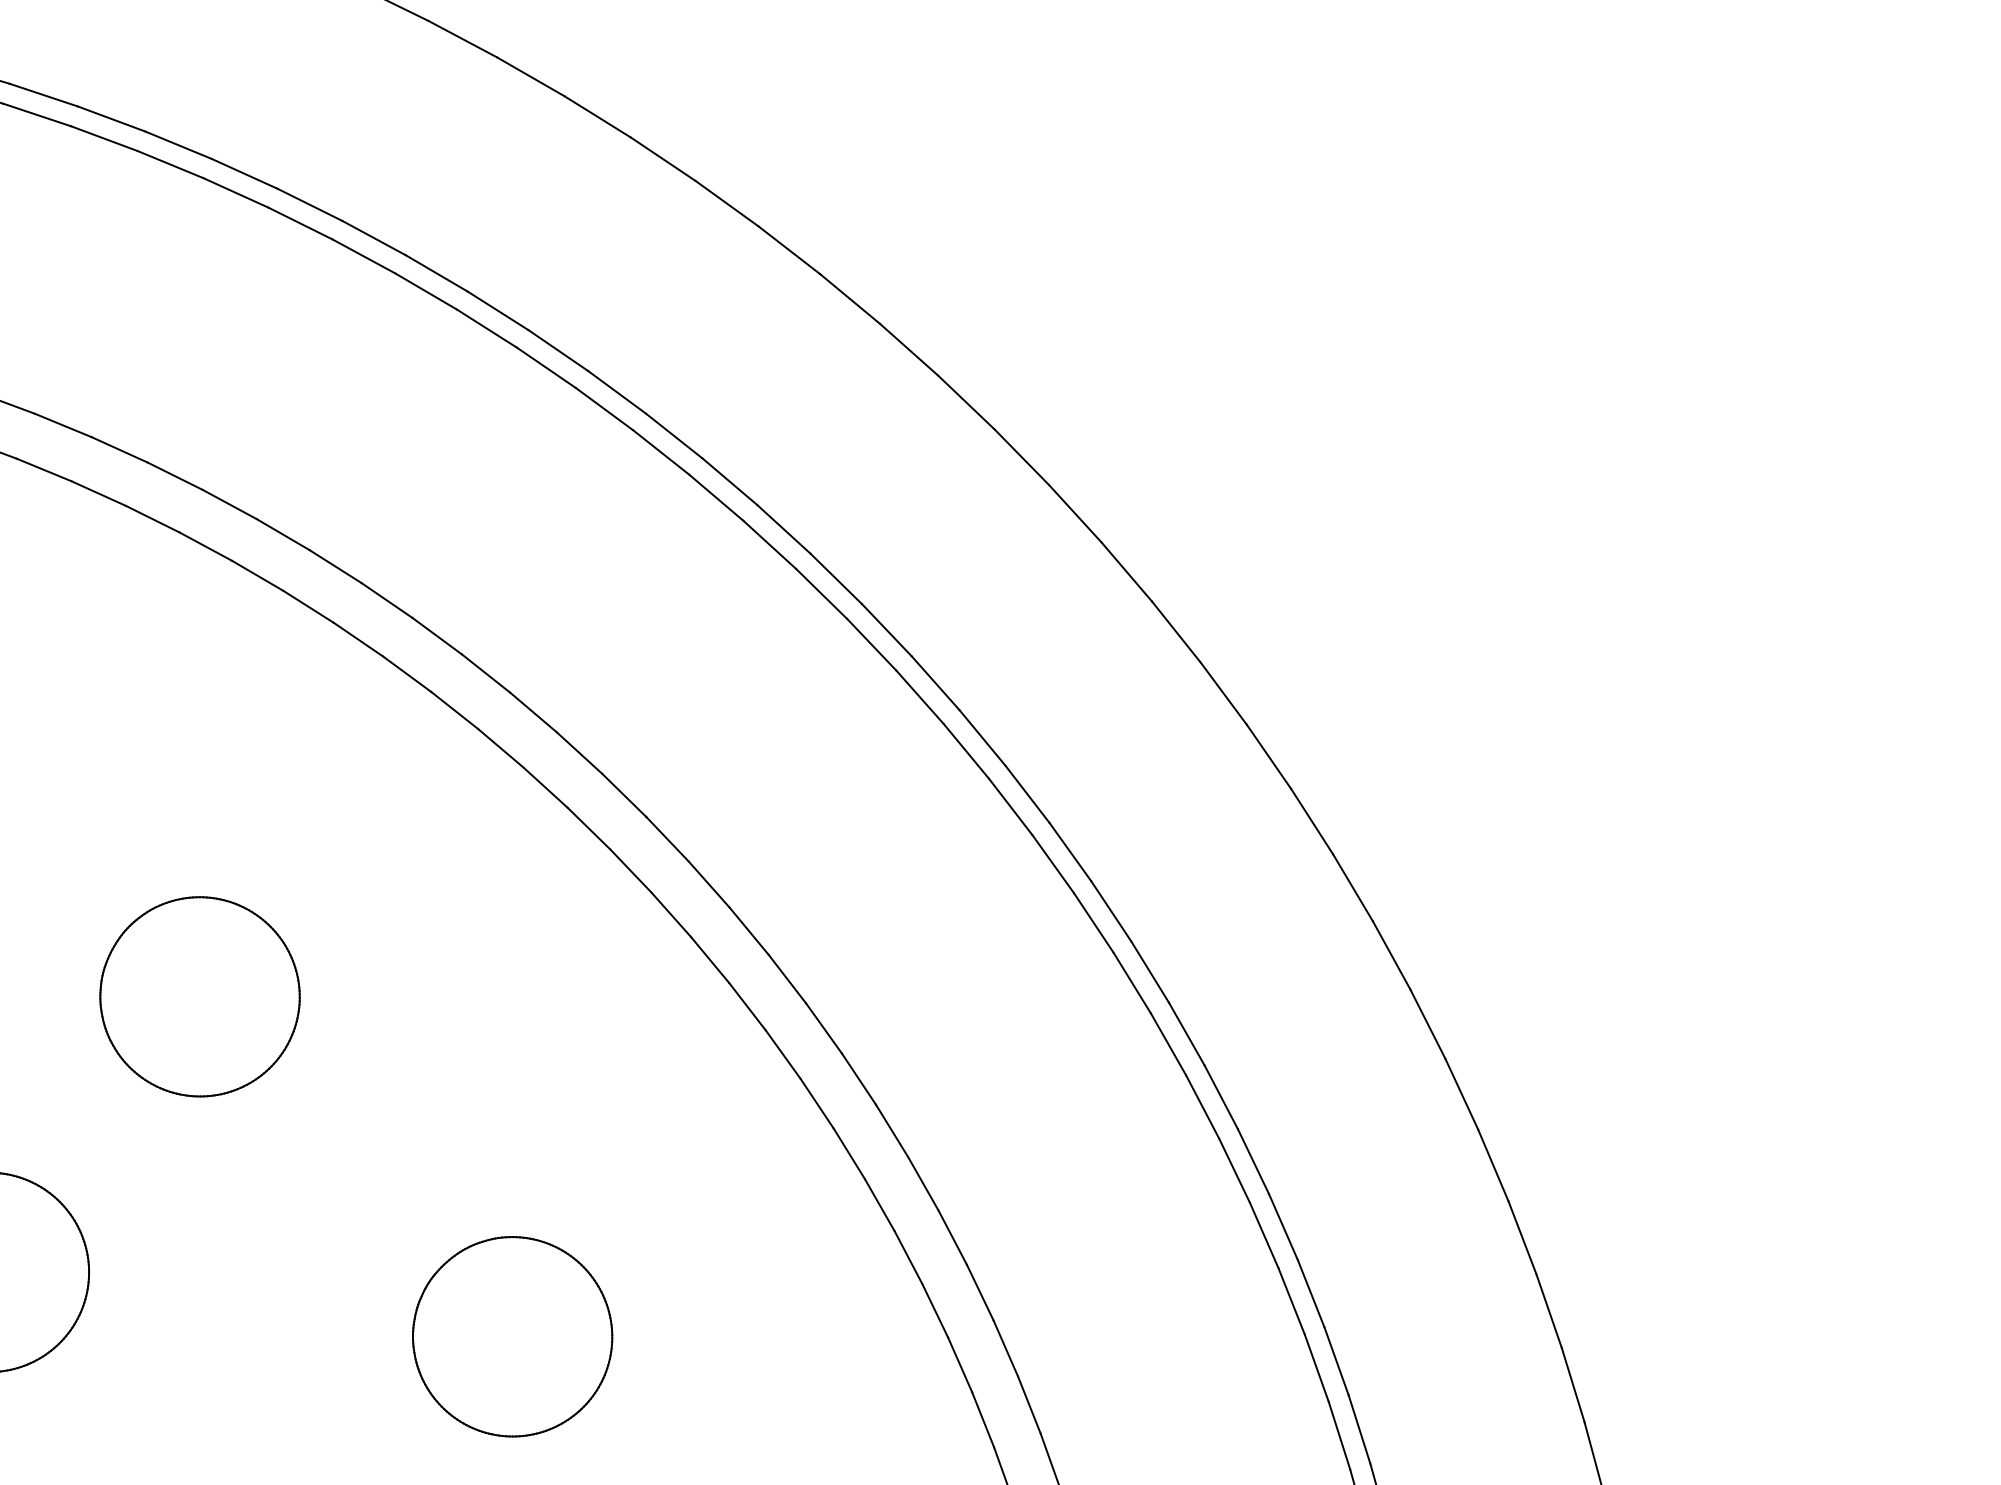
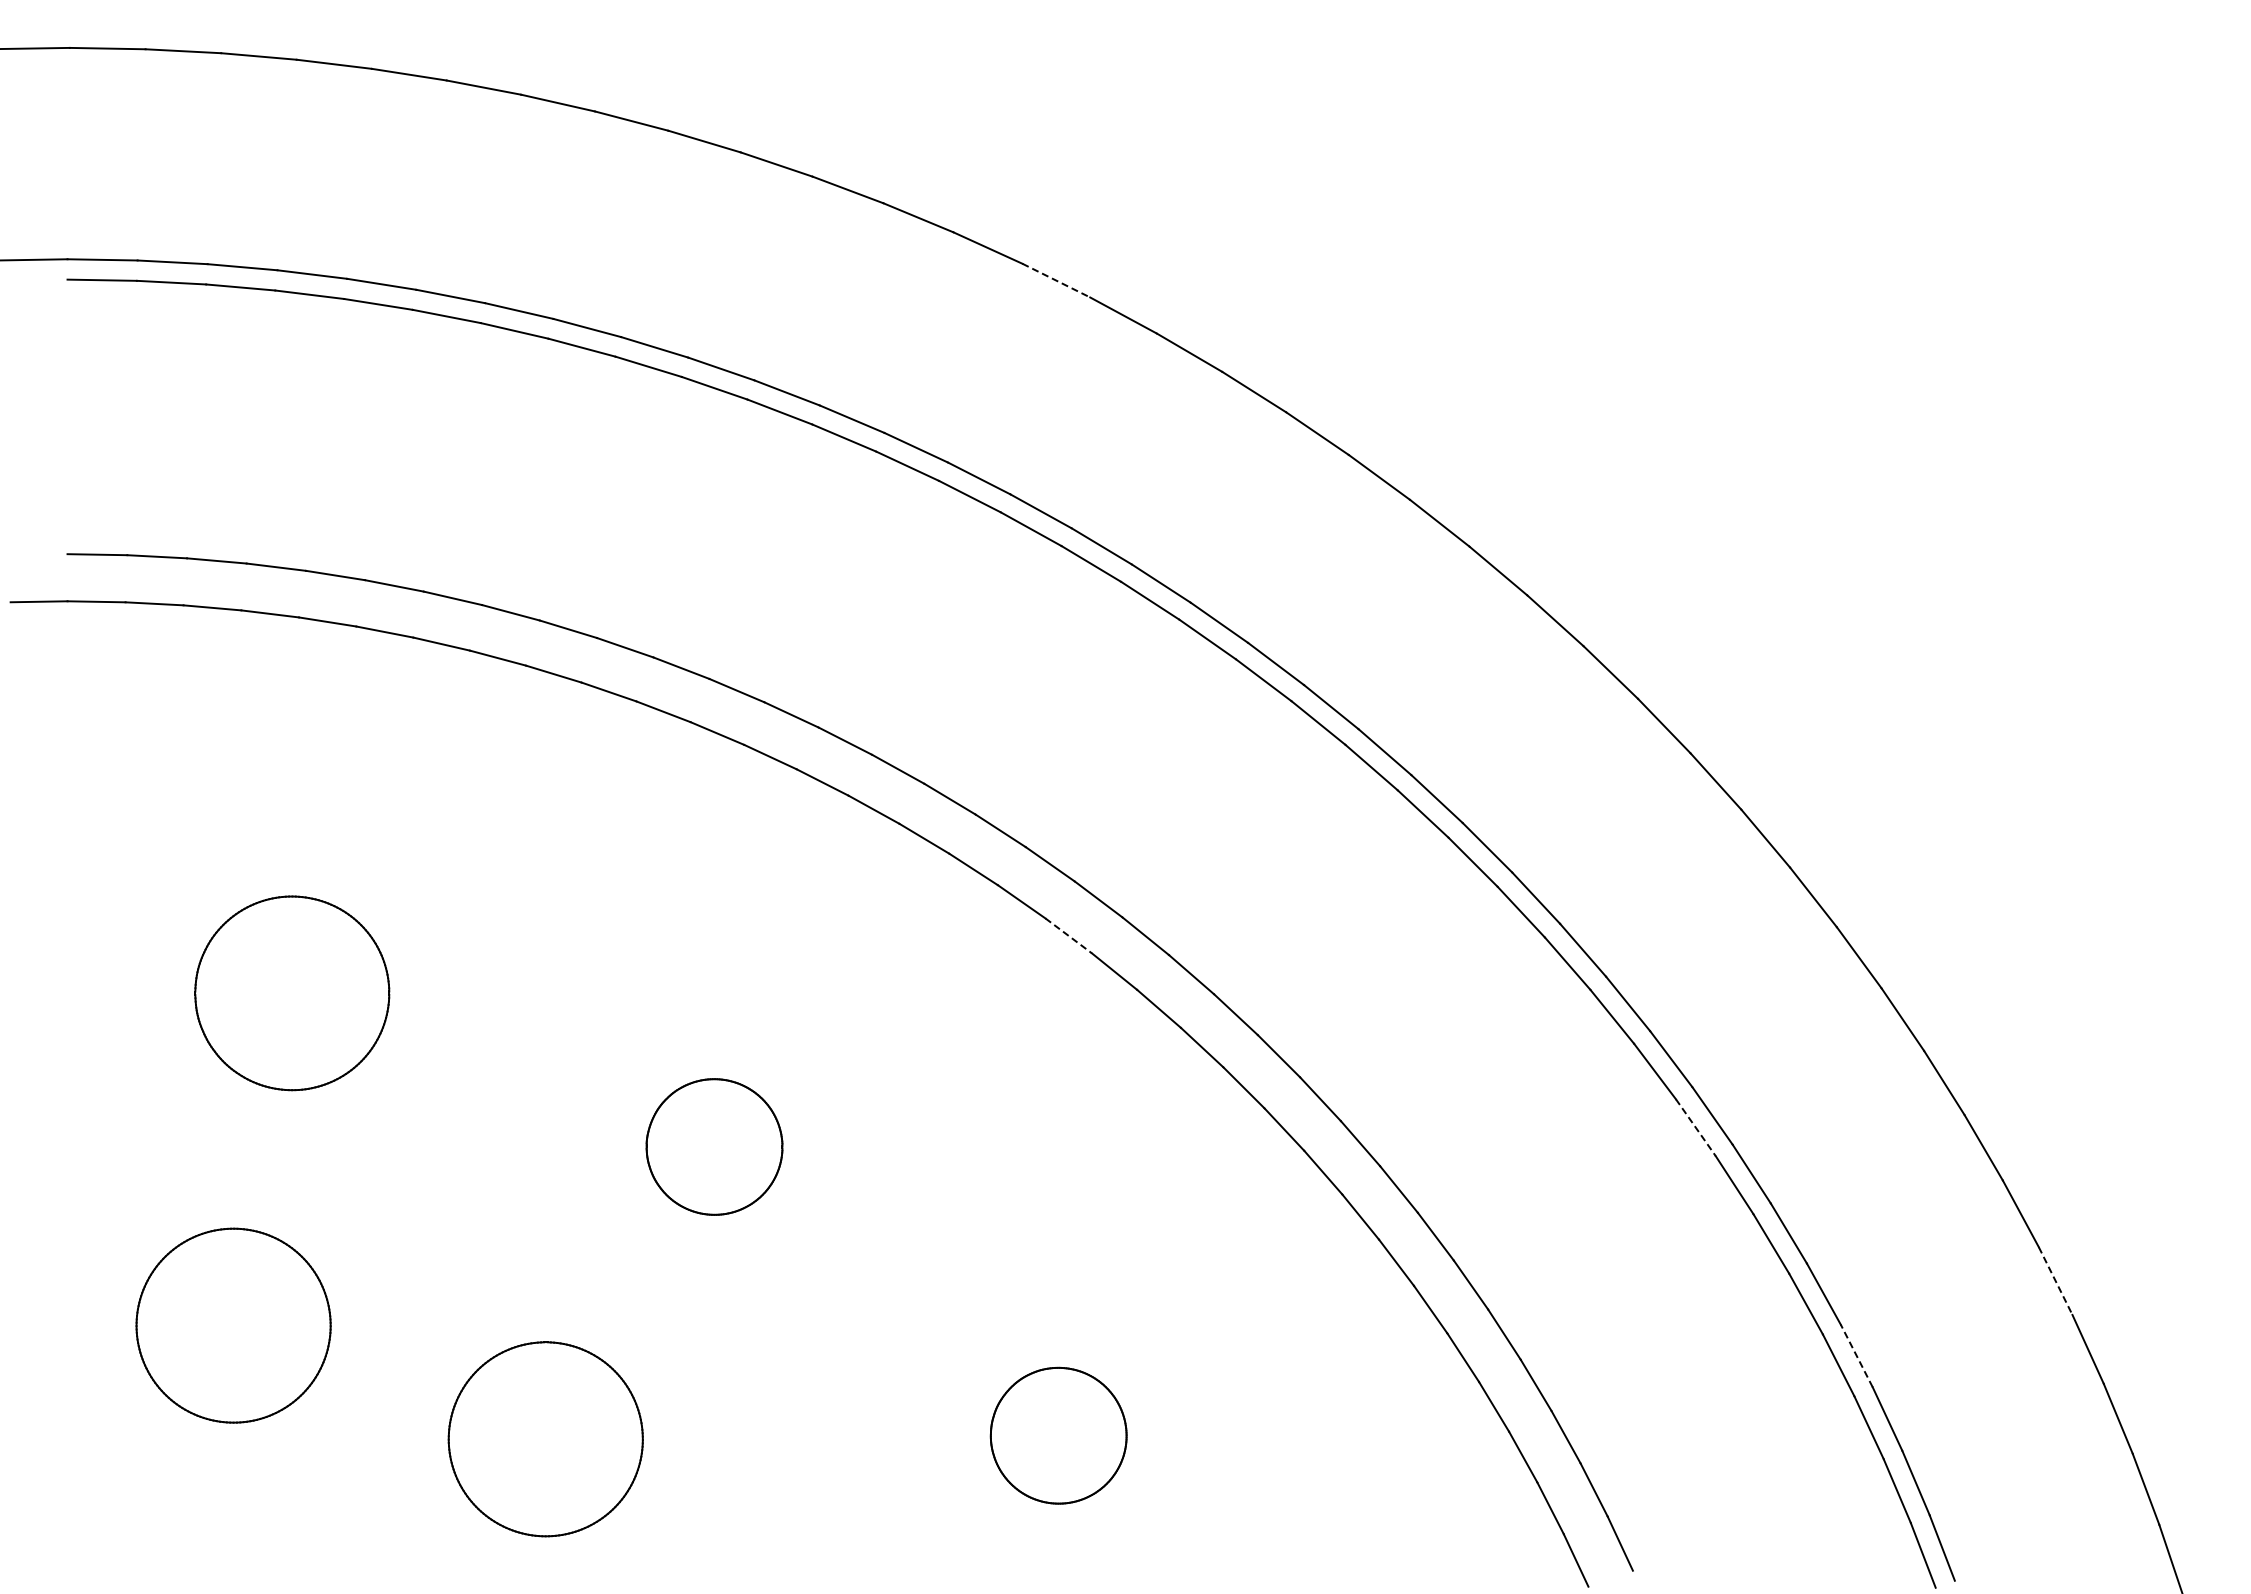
line: (663, 159) -> (1056, 280), solid -> dashed
line: (589, 829) -> (1069, 936), solid -> dashed
part: (200, 996) -> (714, 1146), size x0.7
line: (1202, 1106) -> (1695, 1127), solid -> dashed
line: (1548, 1311) -> (2055, 1281), solid -> dashed
part: (512, 1336) -> (1058, 1435), size x0.7
line: (1336, 1360) -> (1856, 1355), solid -> dashed

